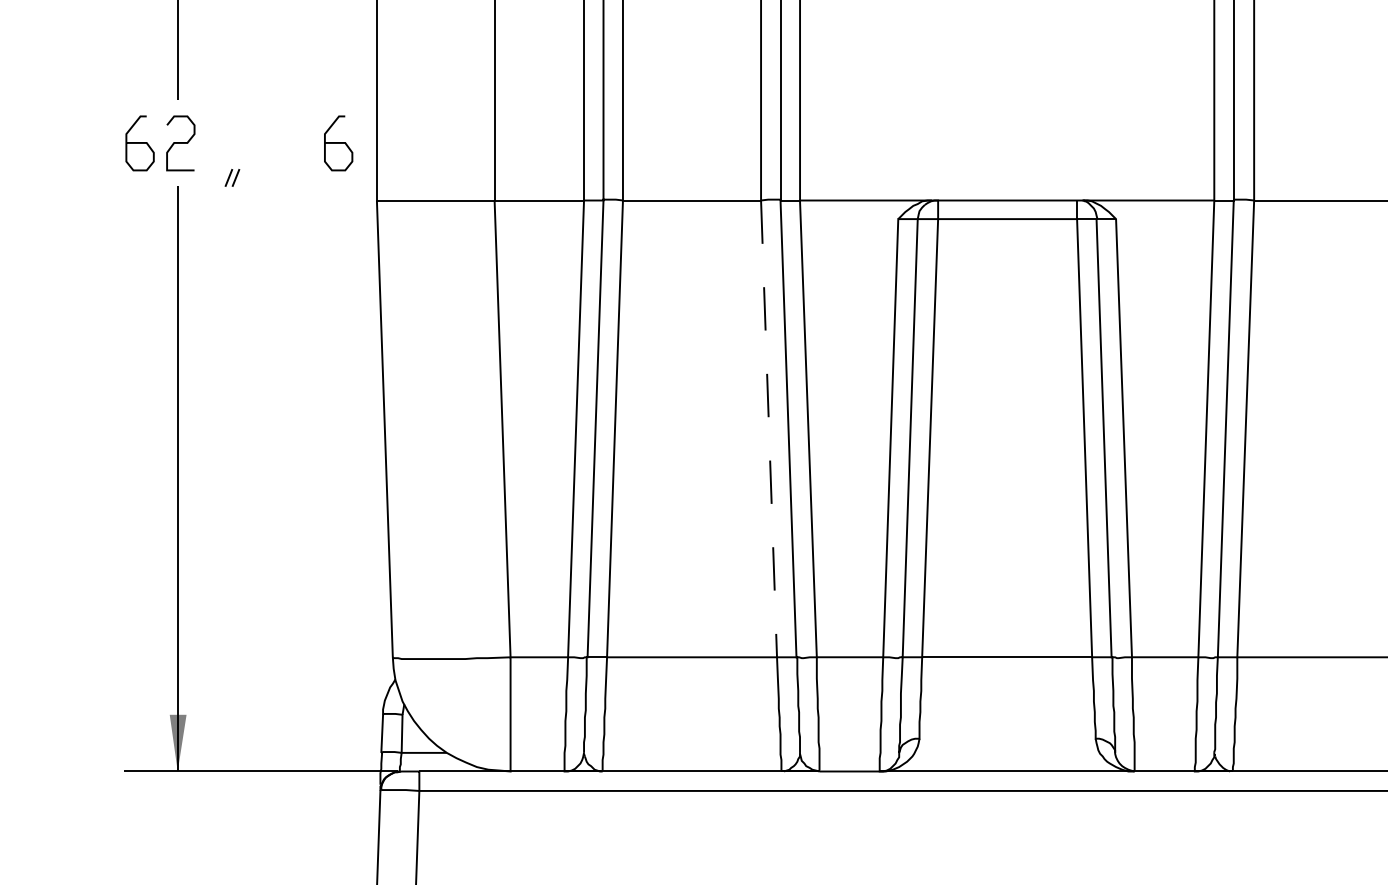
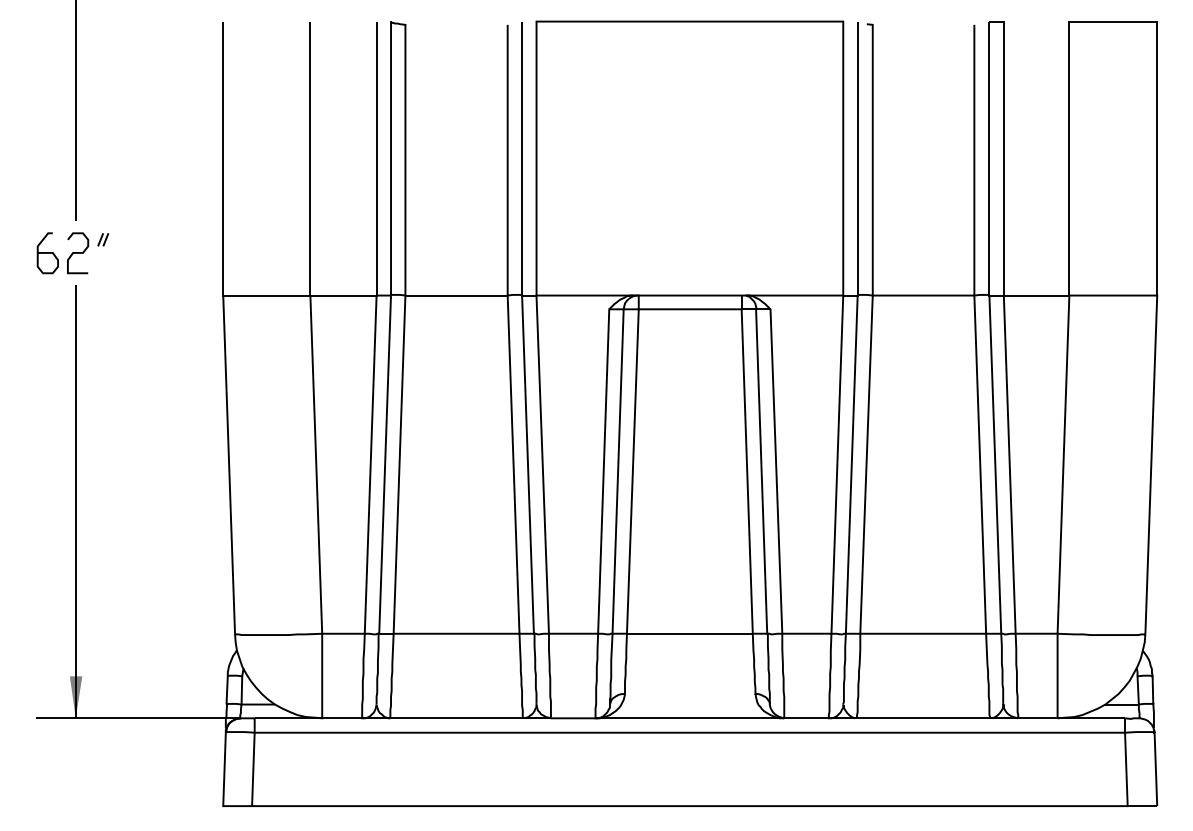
curve: (338, 143) -> (194, 253), removed
part: (232, 177) -> (103, 239), moved
line: (768, 430) -> (513, 465), dashed -> solid

